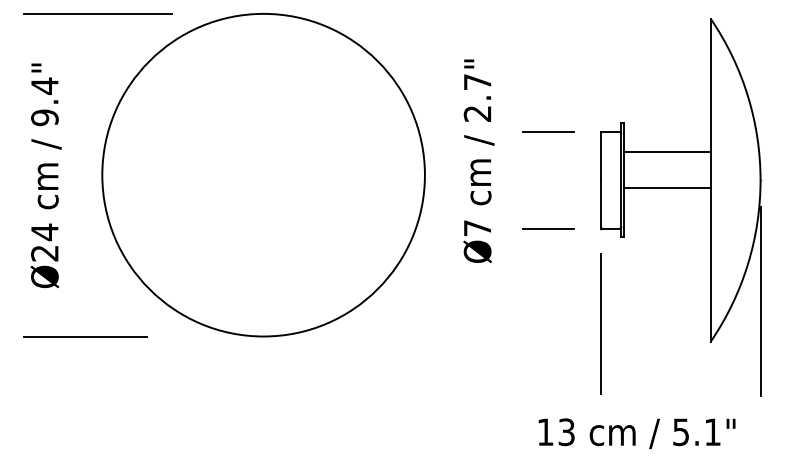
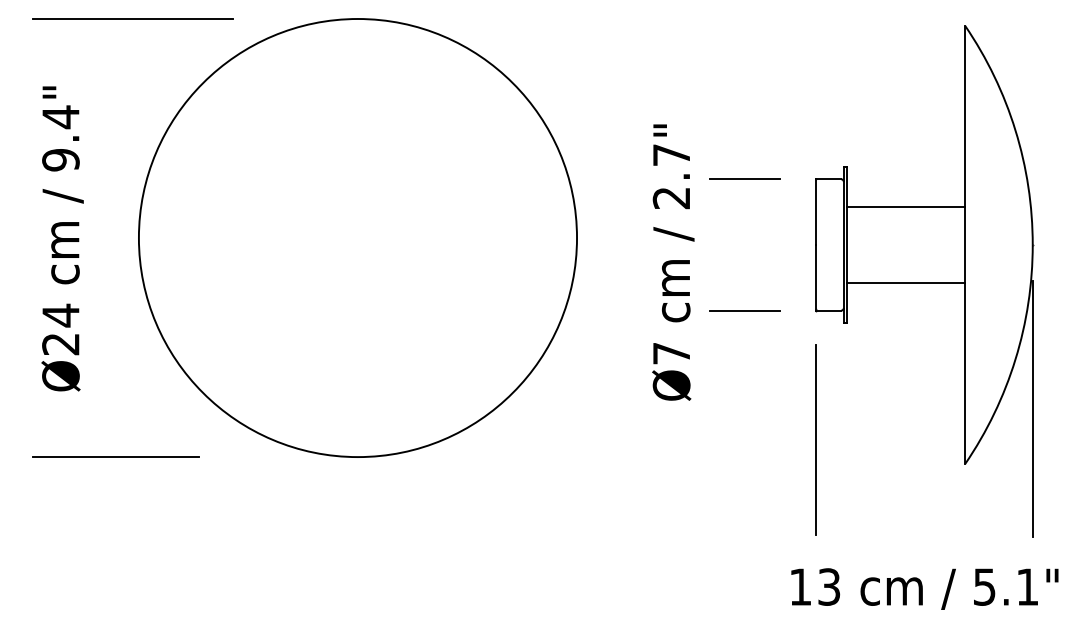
text: (478, 160) -> (672, 261), moved
line: (667, 187) -> (906, 283), moved
text: (636, 433) -> (924, 588), moved

